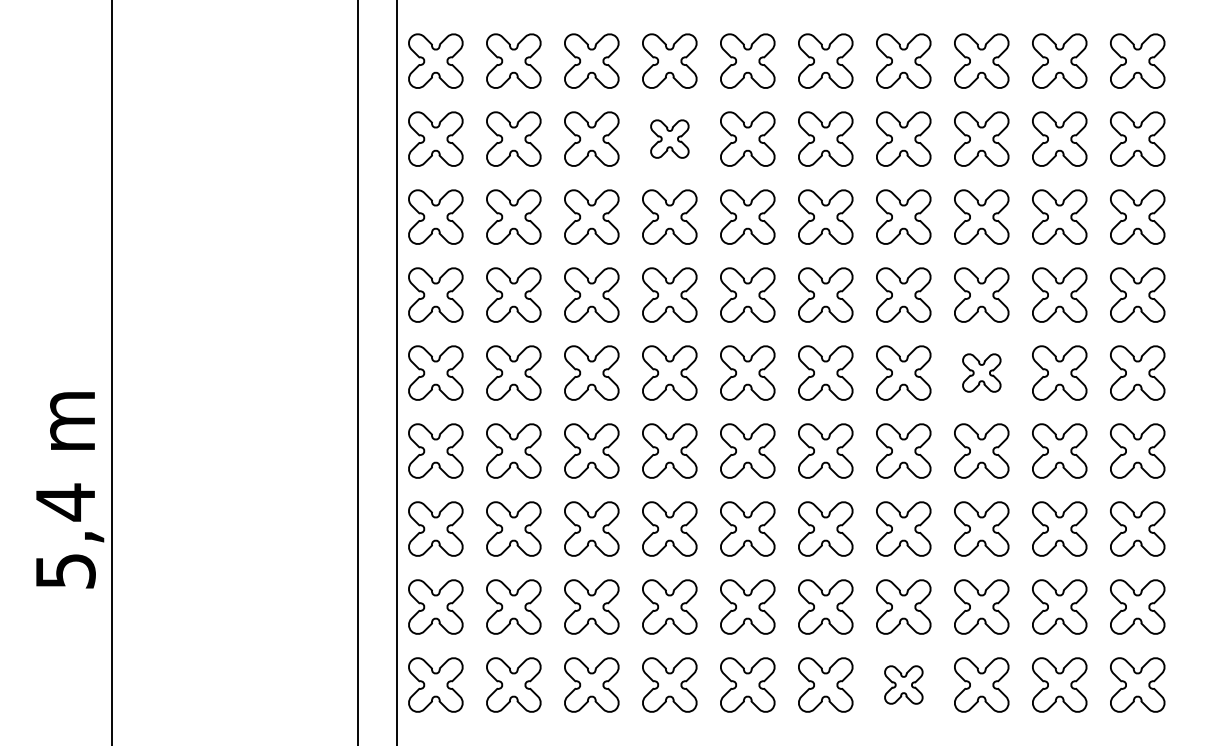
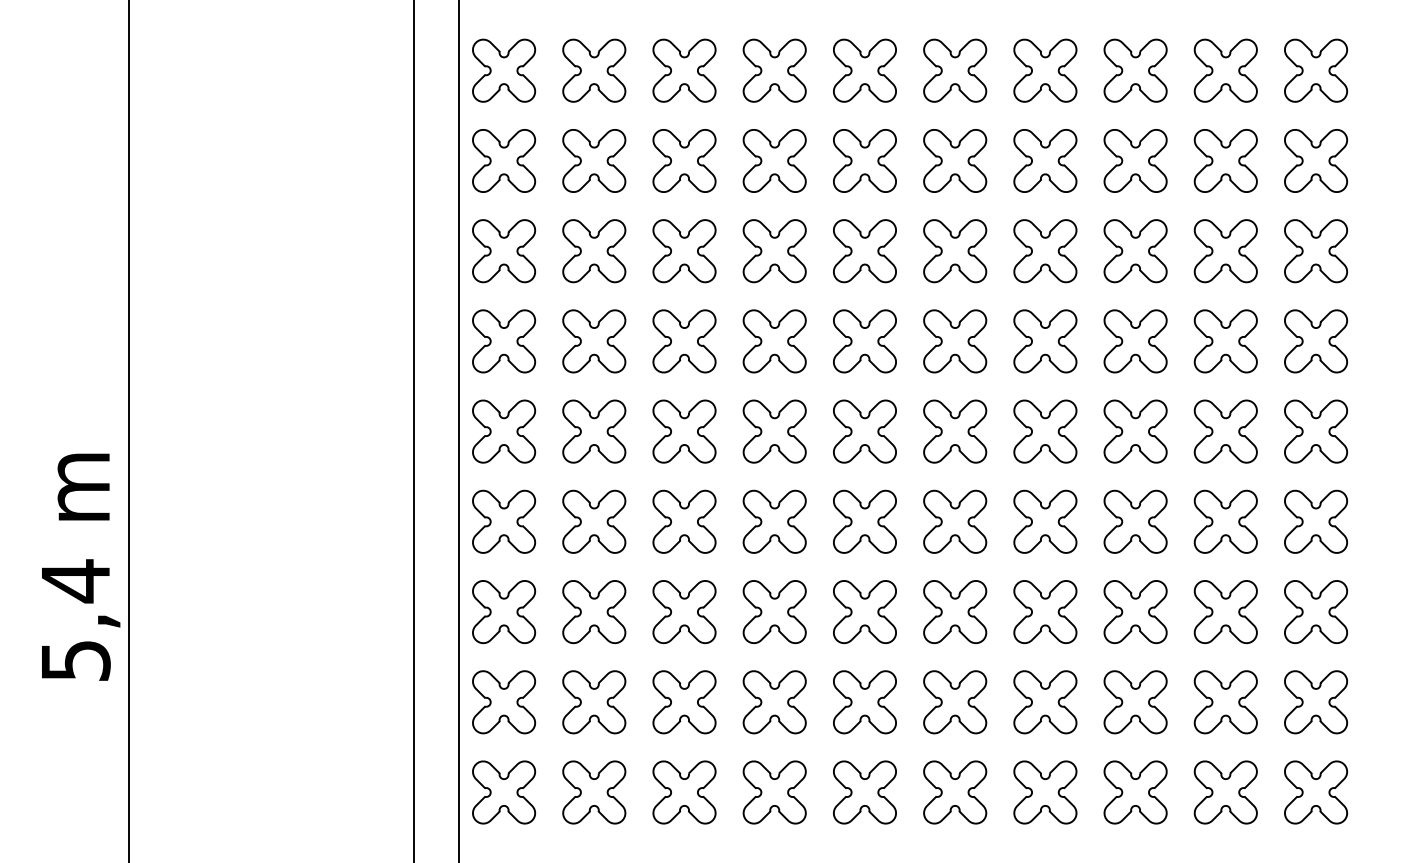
part: (669, 138) -> (774, 160), size x1.43
part: (981, 372) -> (1135, 430), size x1.43
part: (903, 684) -> (1045, 791), size x1.43

